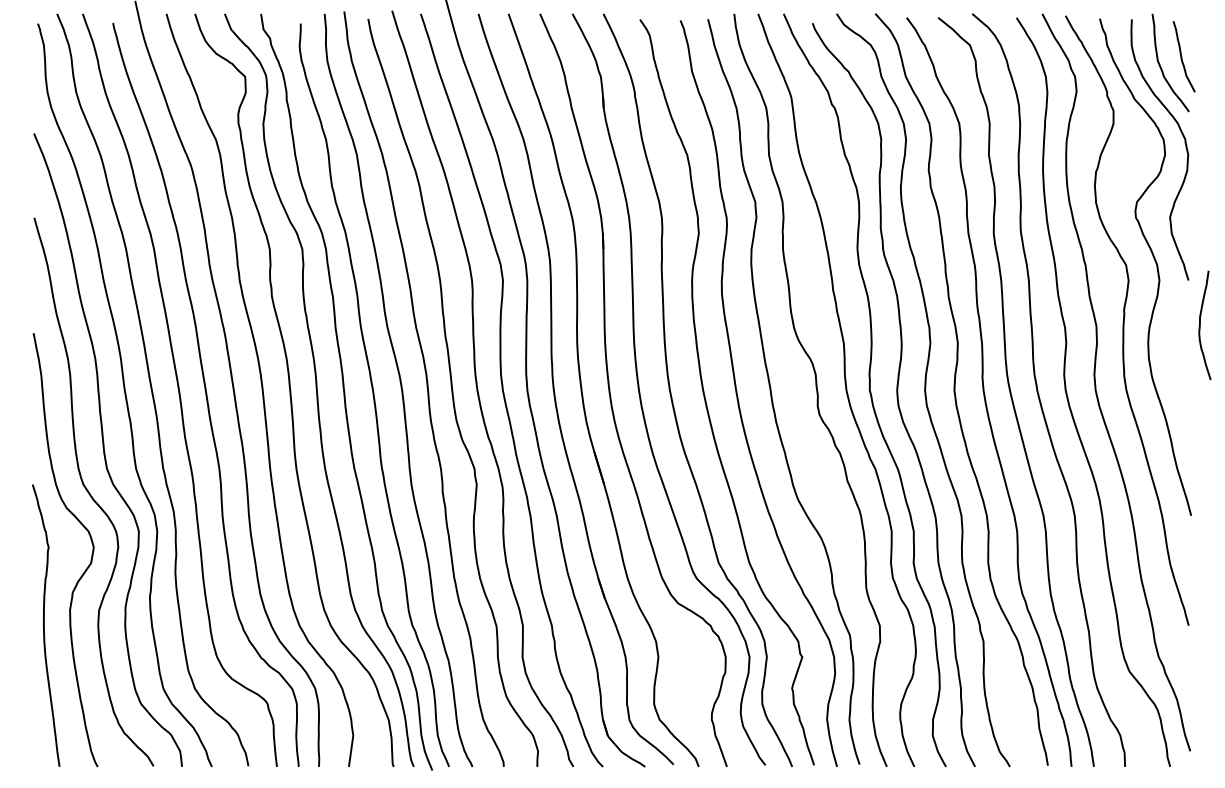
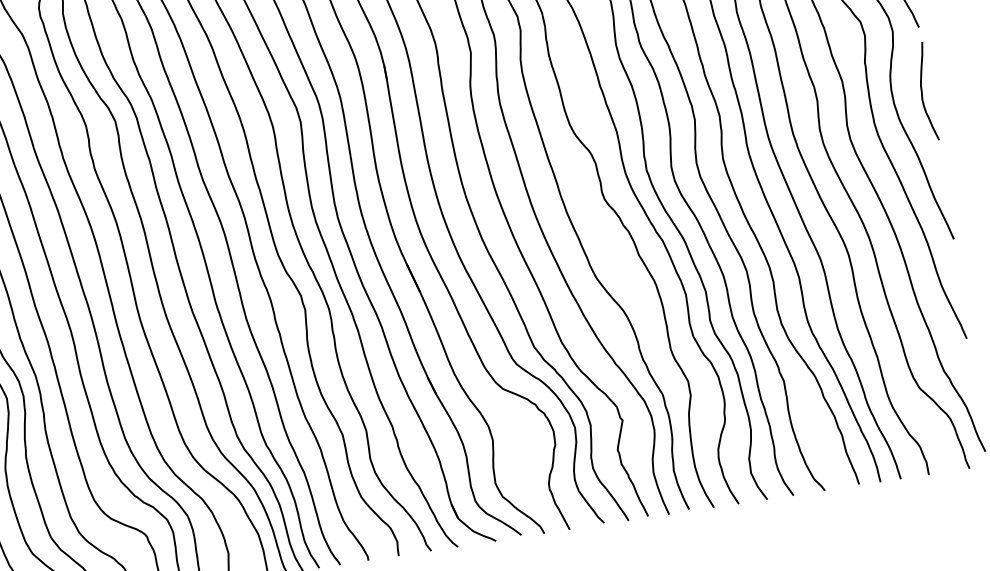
curve: (1200, 325) -> (922, 92), moved

